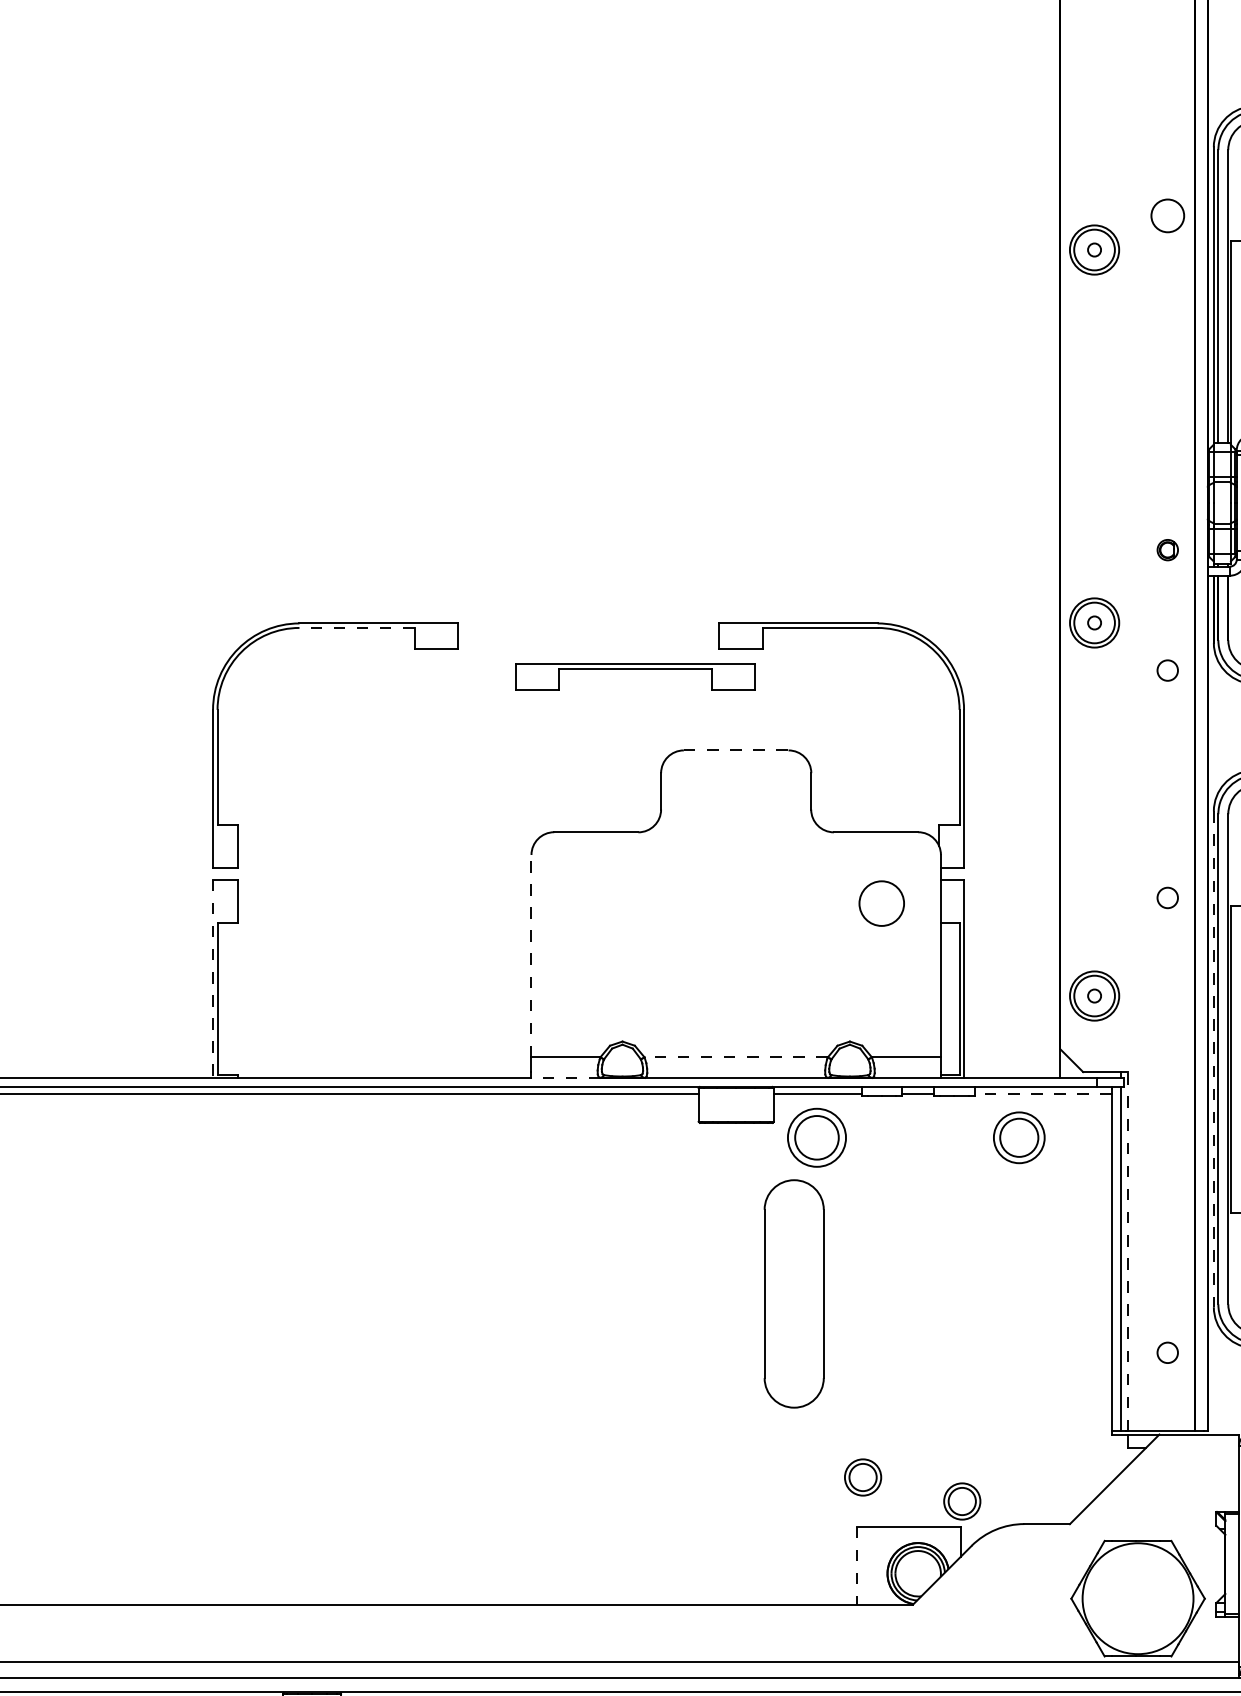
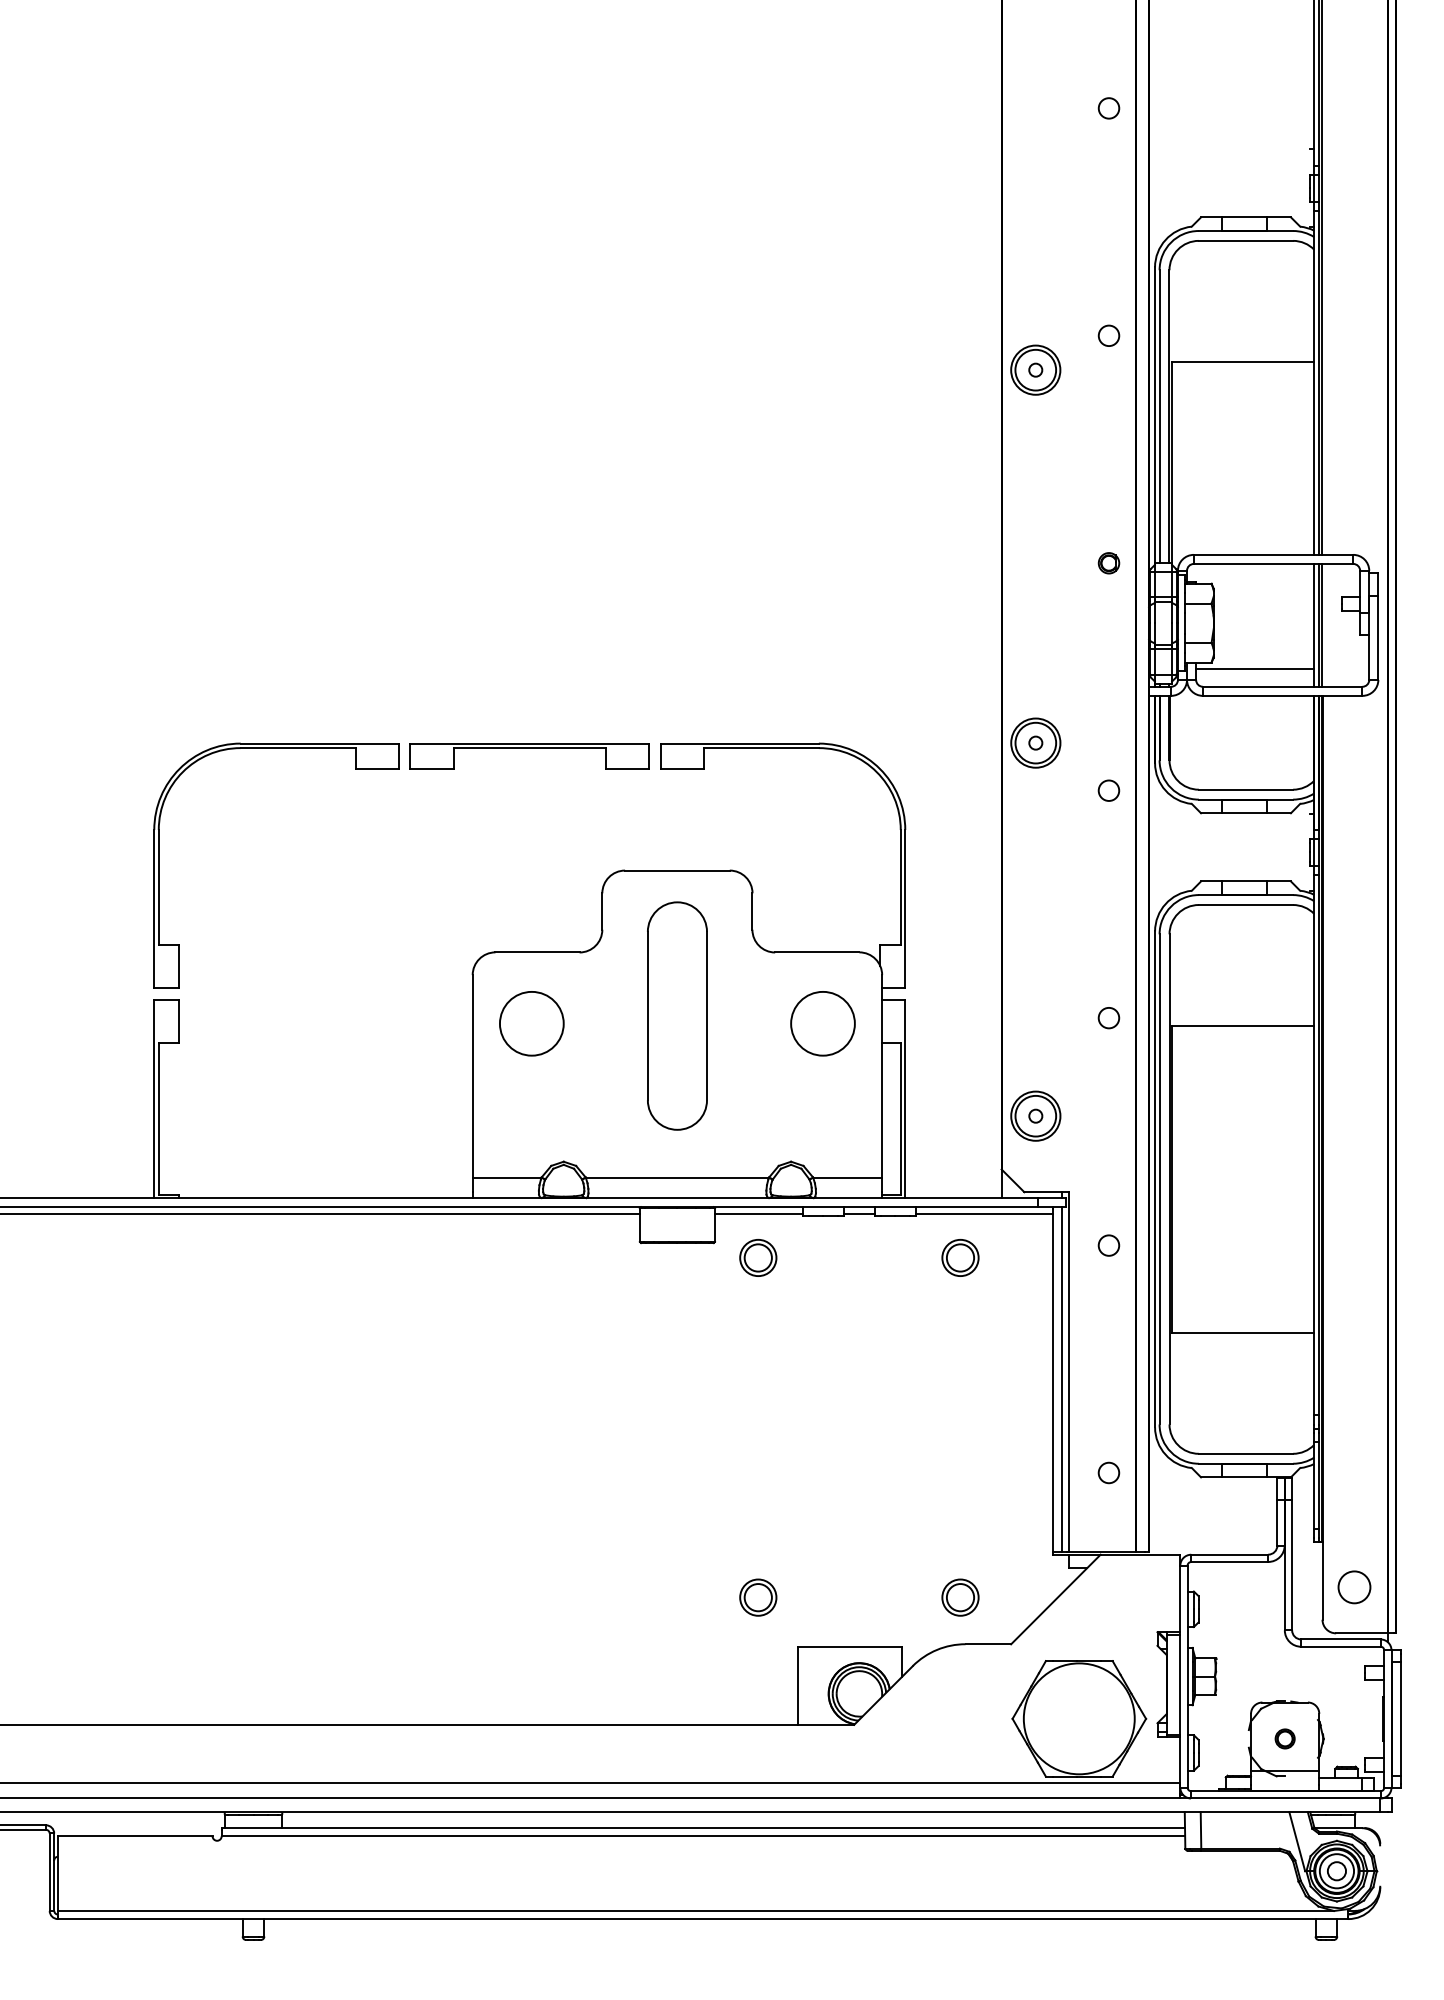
circle: (1167, 215) -> (1108, 335), size x0.62
part: (1167, 550) -> (1108, 563), moved
line: (357, 628) -> (298, 748), dashed -> solid
part: (635, 669) -> (529, 748), moved
line: (736, 750) -> (677, 870), dashed -> solid
circle: (590, 903) -> (531, 1023), added
circle: (881, 903) -> (822, 1023), size x1.43
line: (531, 955) -> (472, 1075), dashed -> solid
line: (213, 979) -> (154, 1099), dashed -> solid
line: (736, 1057) -> (677, 1177), dashed -> solid
line: (1214, 1059) -> (1155, 1179), dashed -> solid
line: (565, 1078) -> (506, 1198), dashed -> solid
line: (1043, 1093) -> (984, 1213), dashed -> solid
circle: (1167, 1125) -> (1108, 1245), added
part: (817, 1137) -> (758, 1257), size x0.62
part: (1019, 1137) -> (960, 1257), size x0.71
line: (1128, 1251) -> (1069, 1371), dashed -> solid
part: (794, 1293) -> (677, 1015), moved
part: (863, 1477) -> (758, 1597), moved
part: (962, 1501) -> (960, 1597), moved
line: (857, 1566) -> (798, 1686), dashed -> solid

